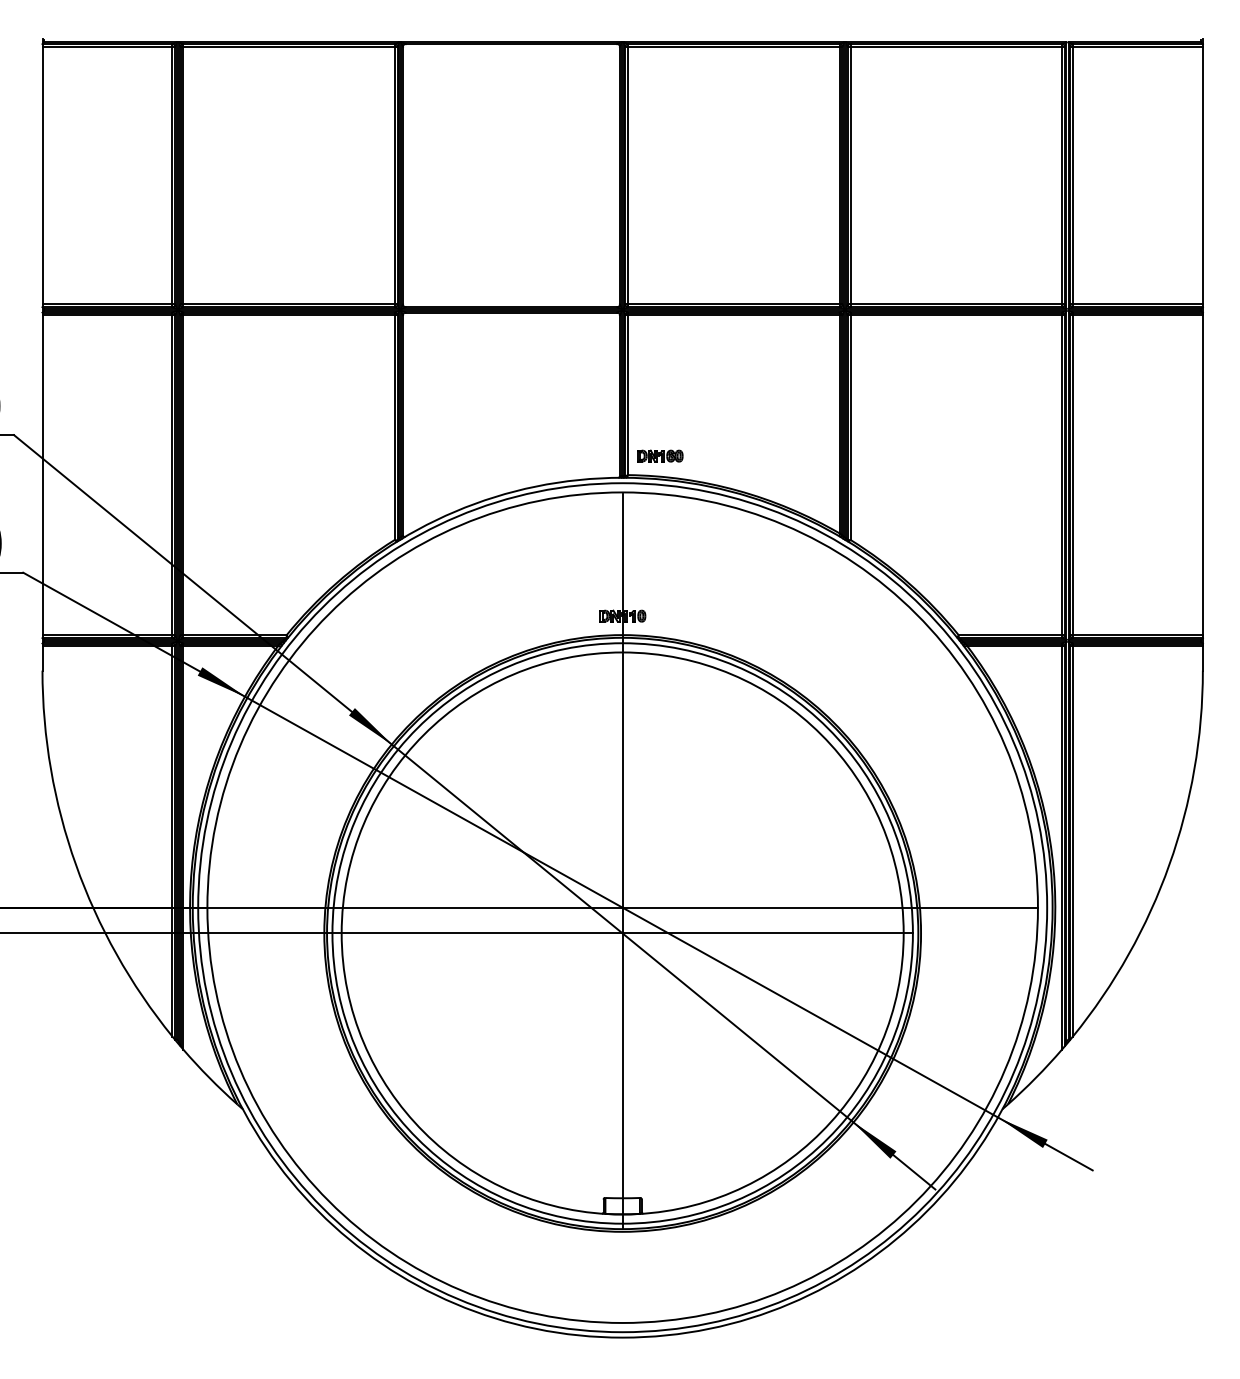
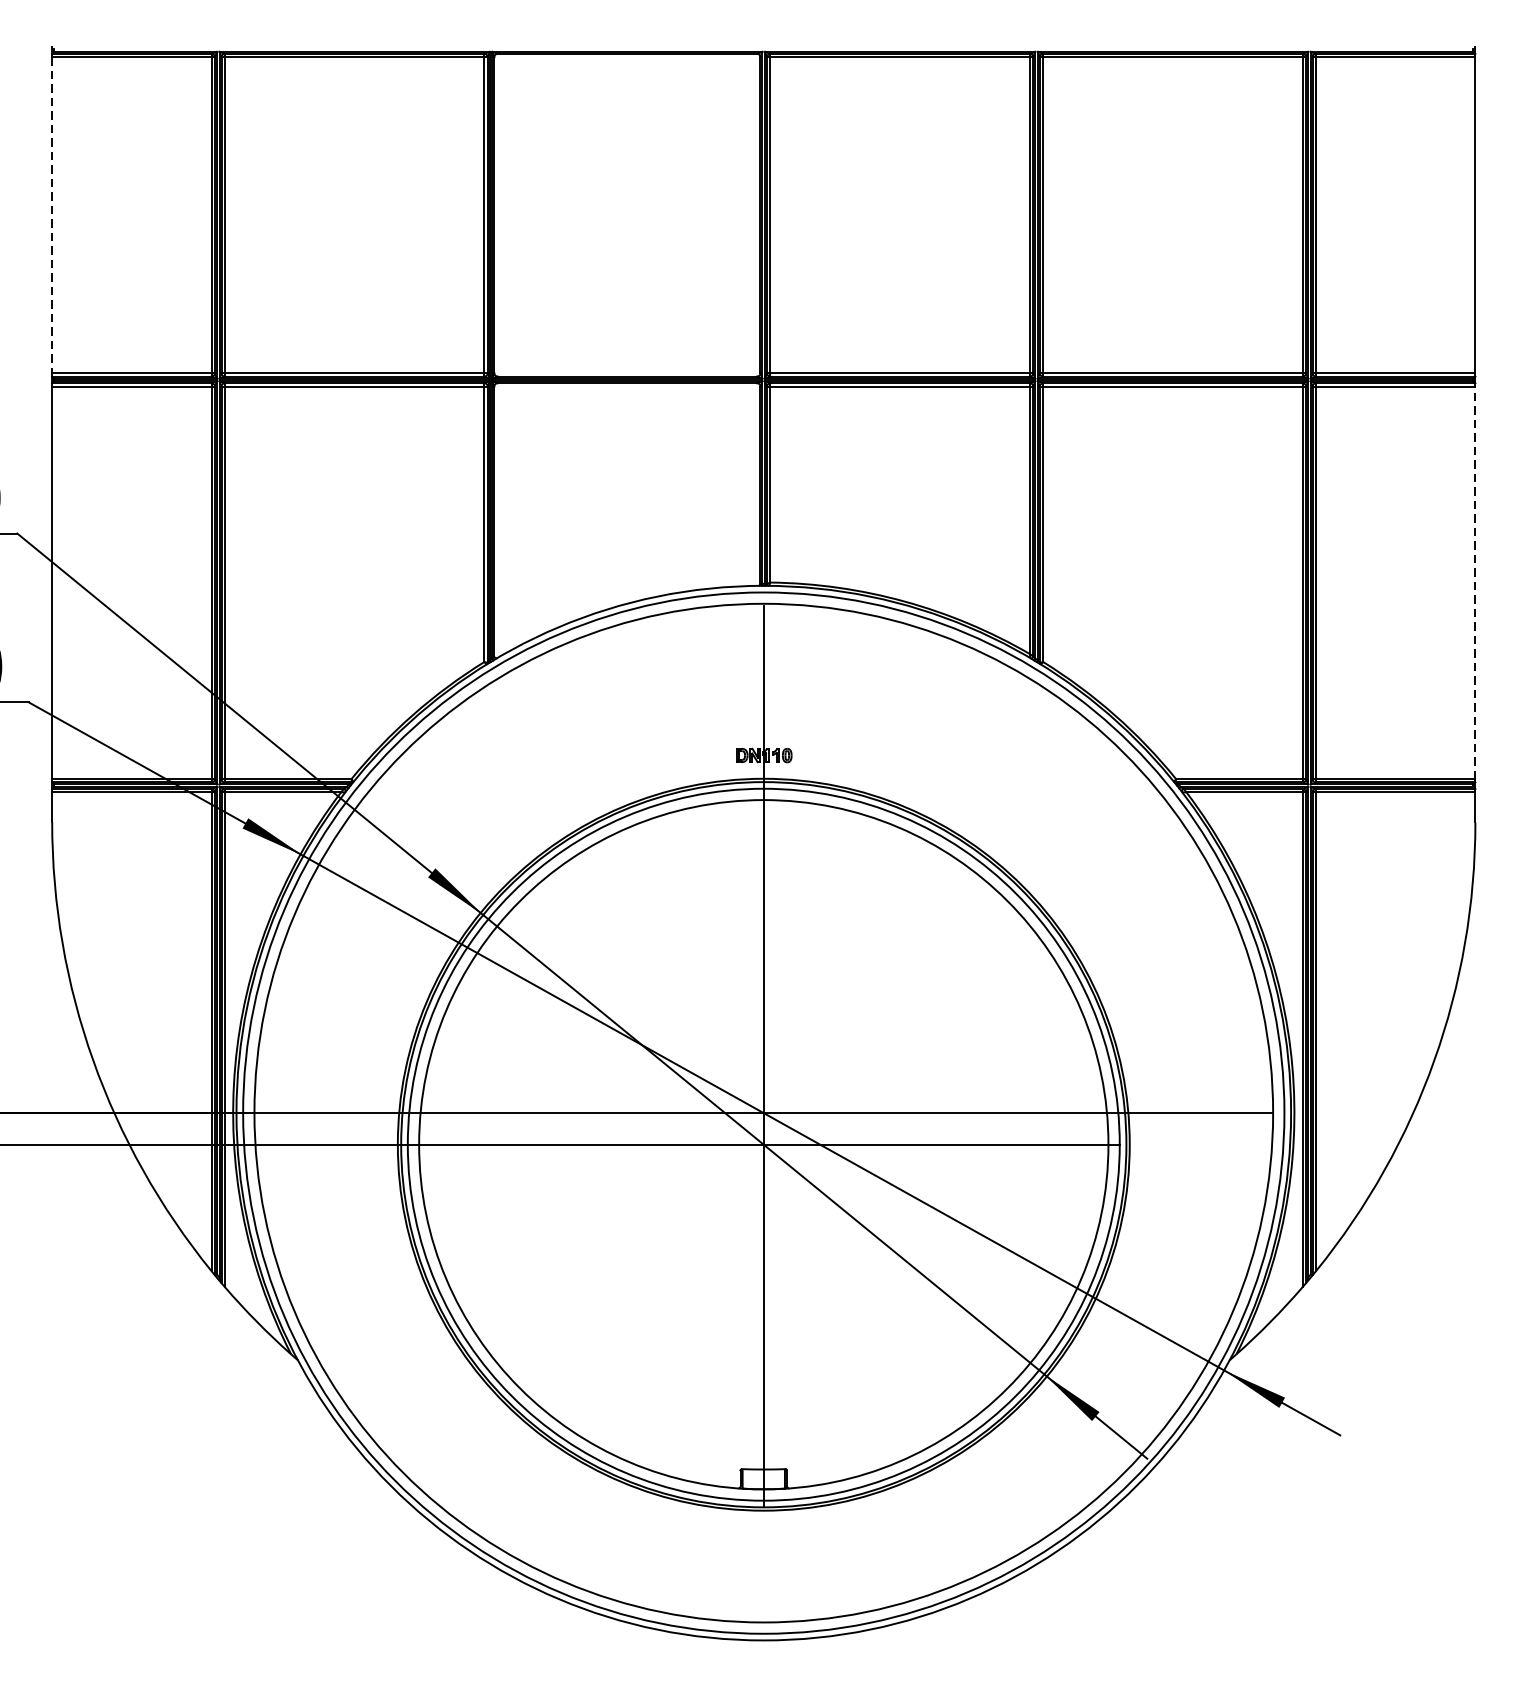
line: (42, 175) -> (52, 215), solid -> dashed
part: (660, 455) -> (810, 558), removed
line: (1202, 474) -> (1474, 581), solid -> dashed

